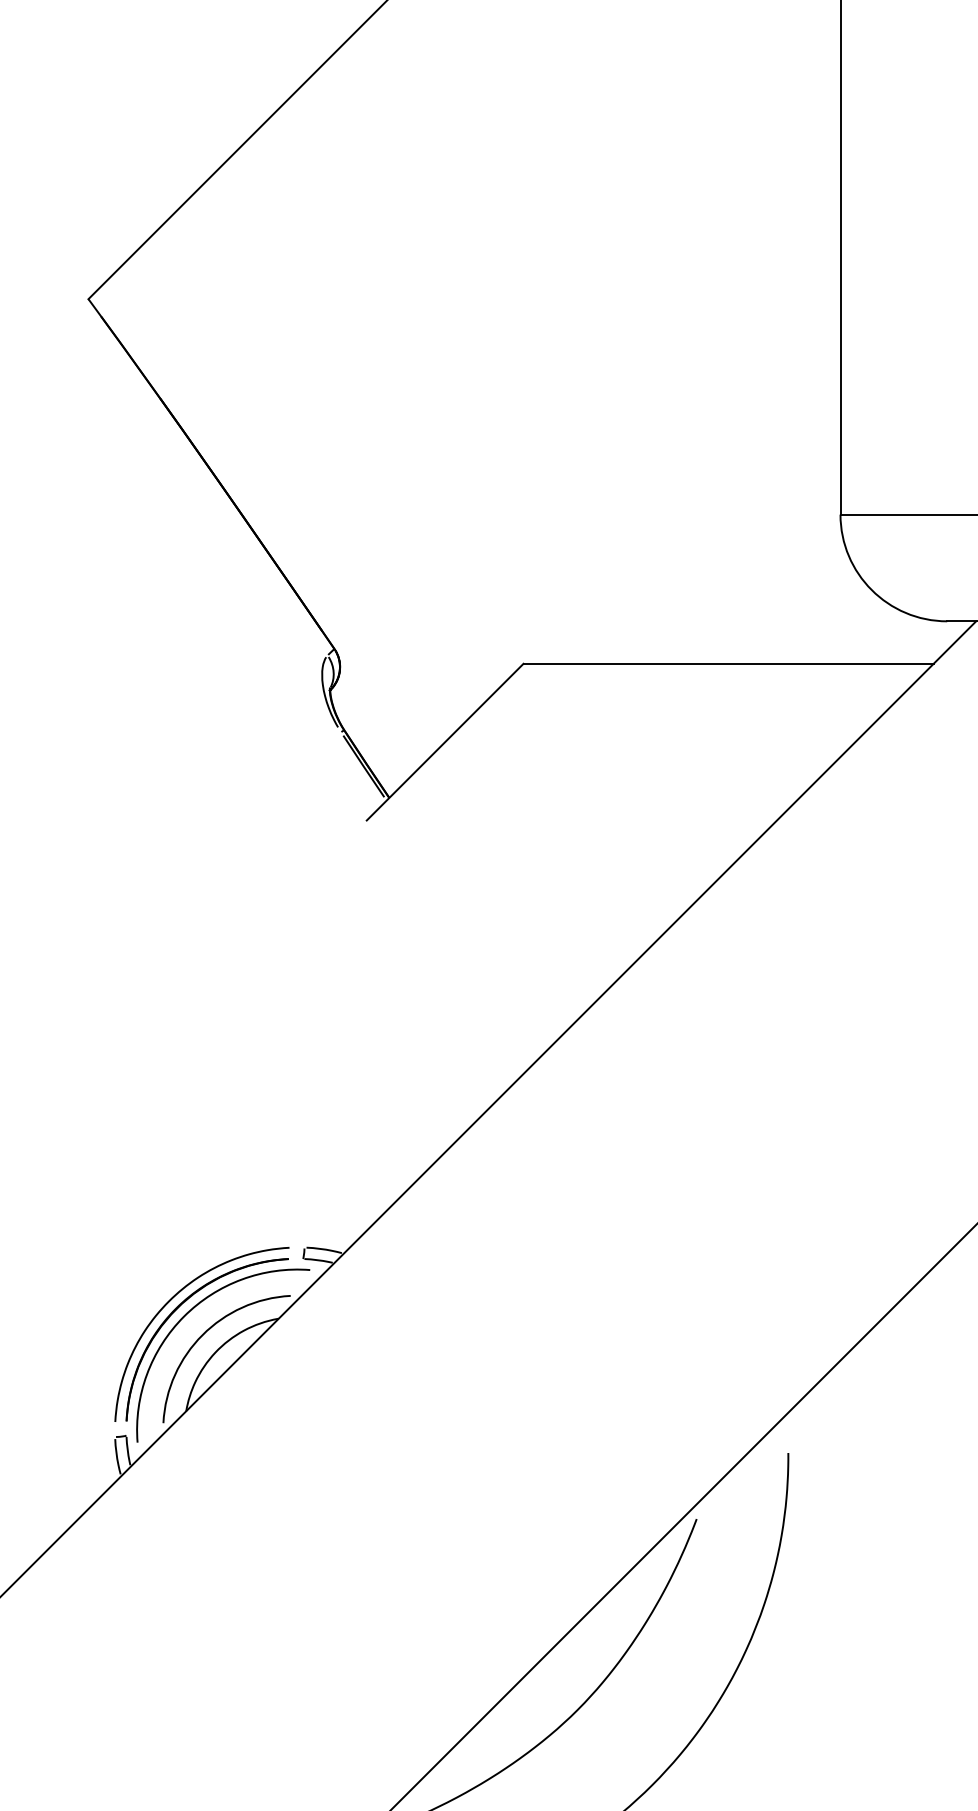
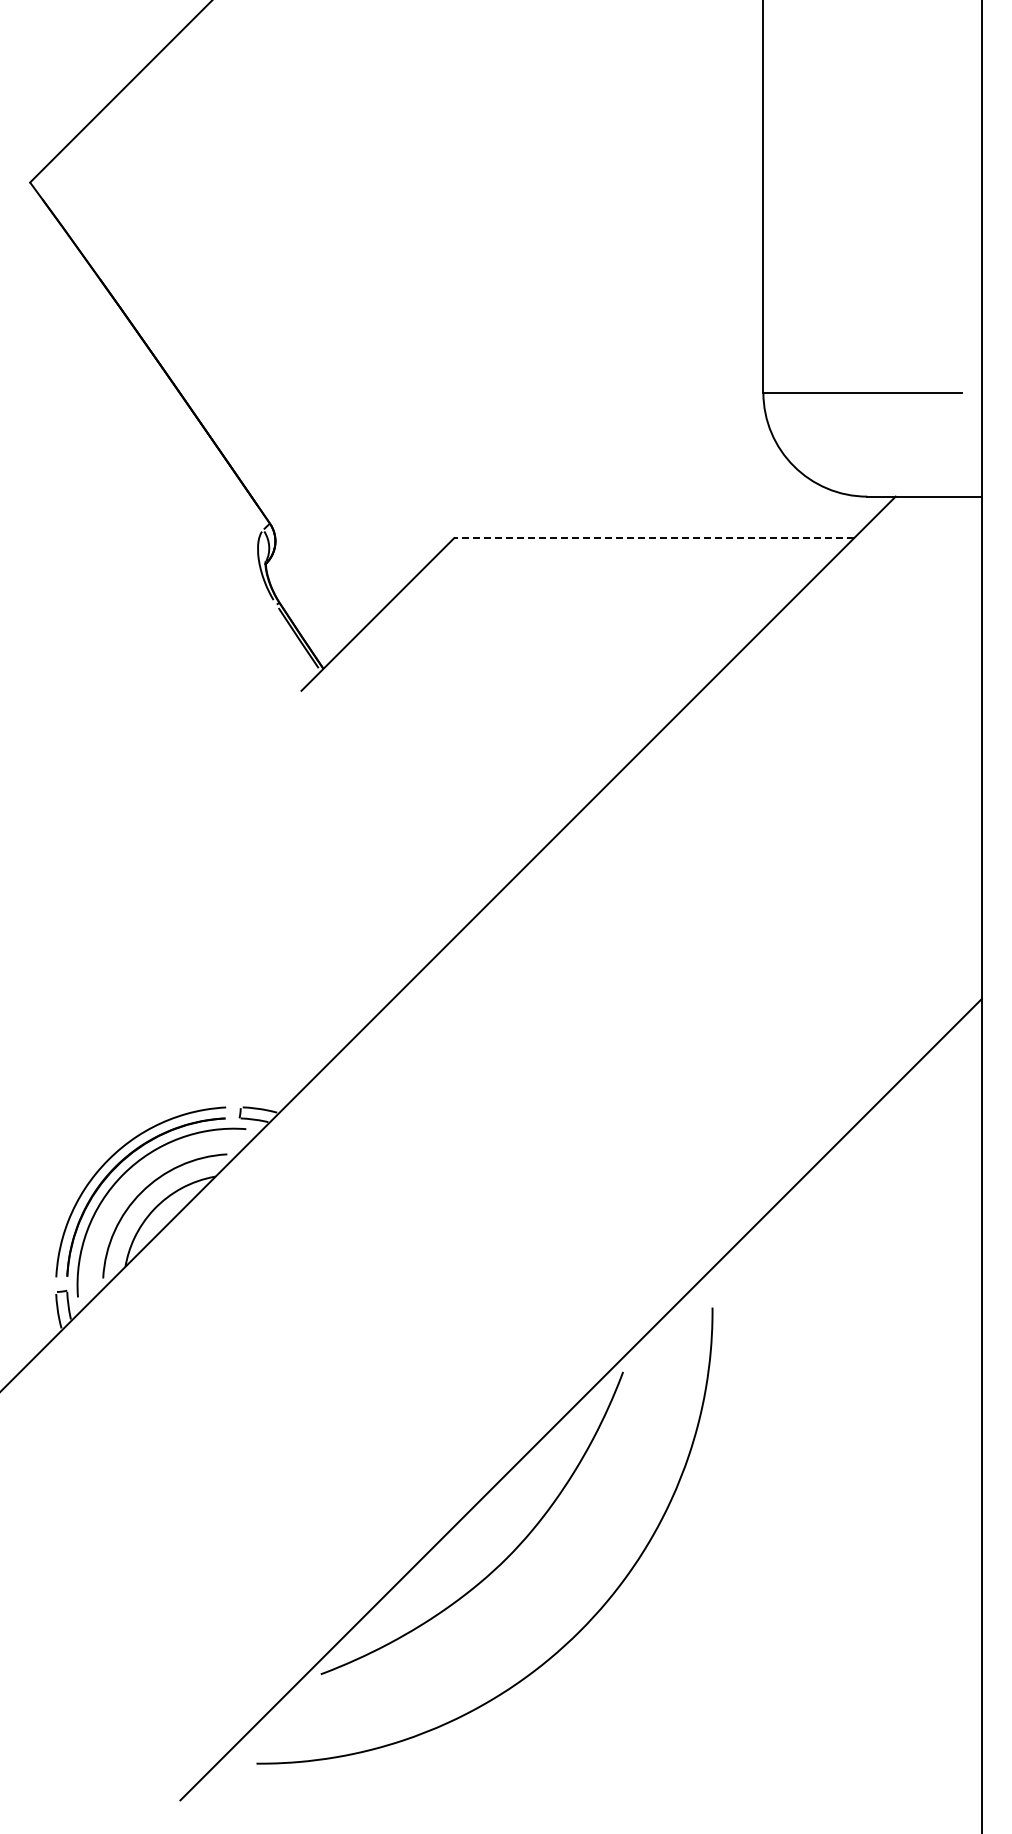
line: (728, 664) -> (654, 538), solid -> dashed

